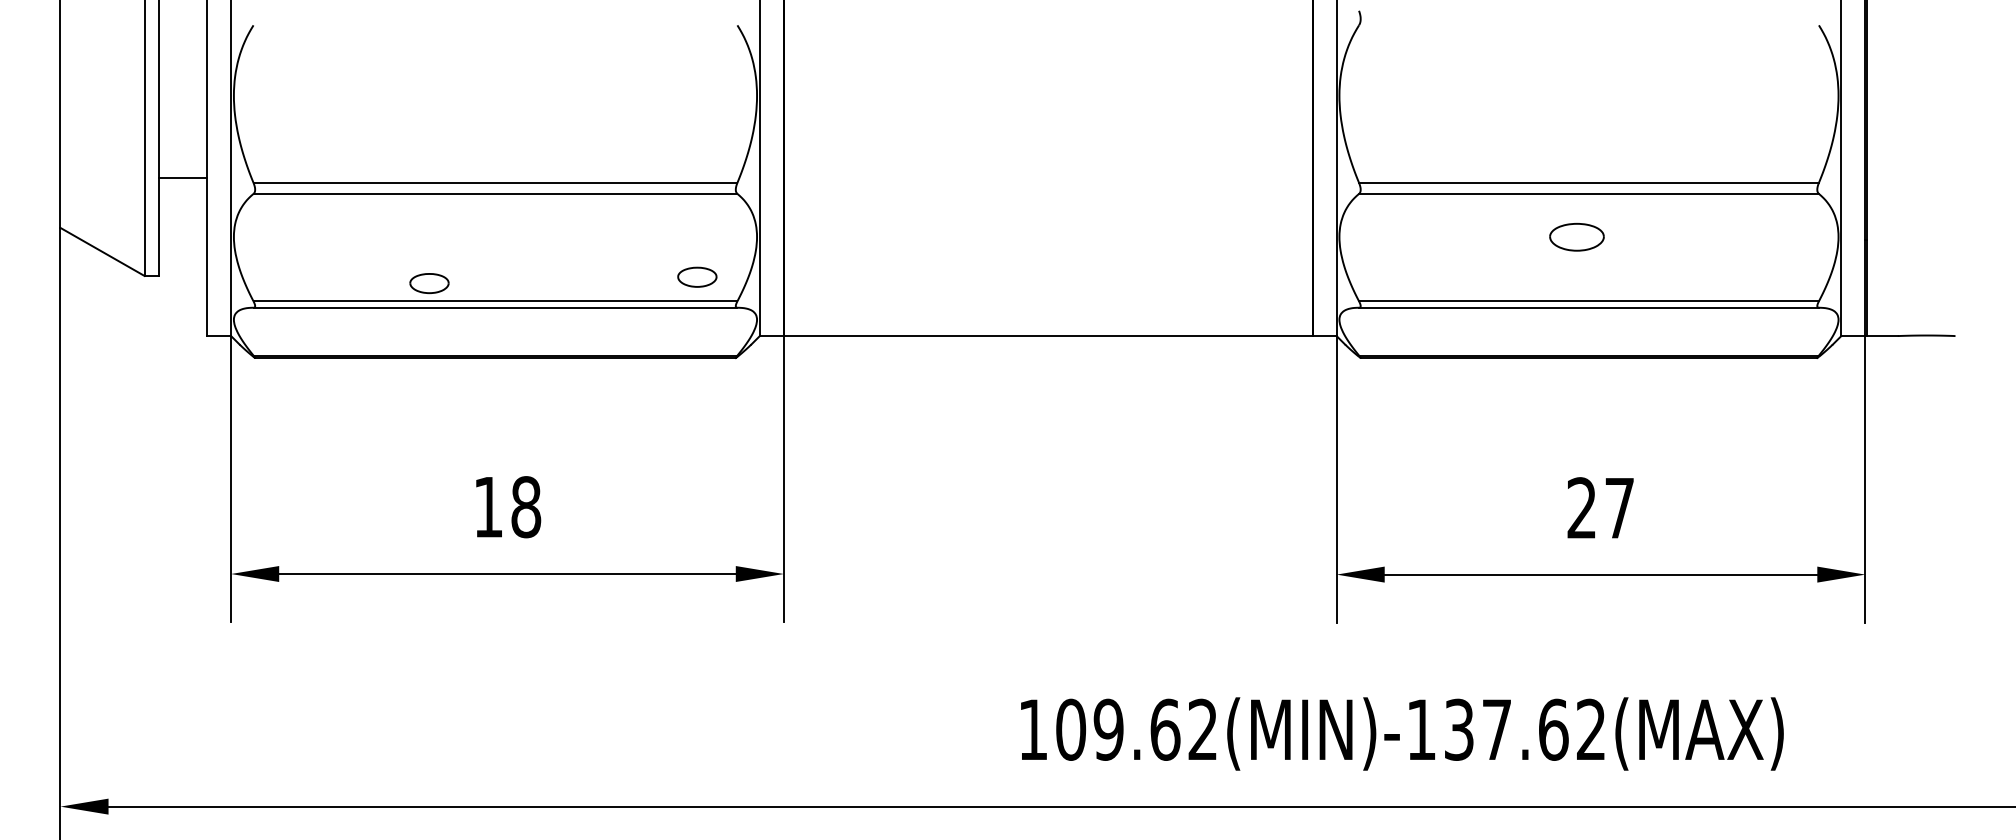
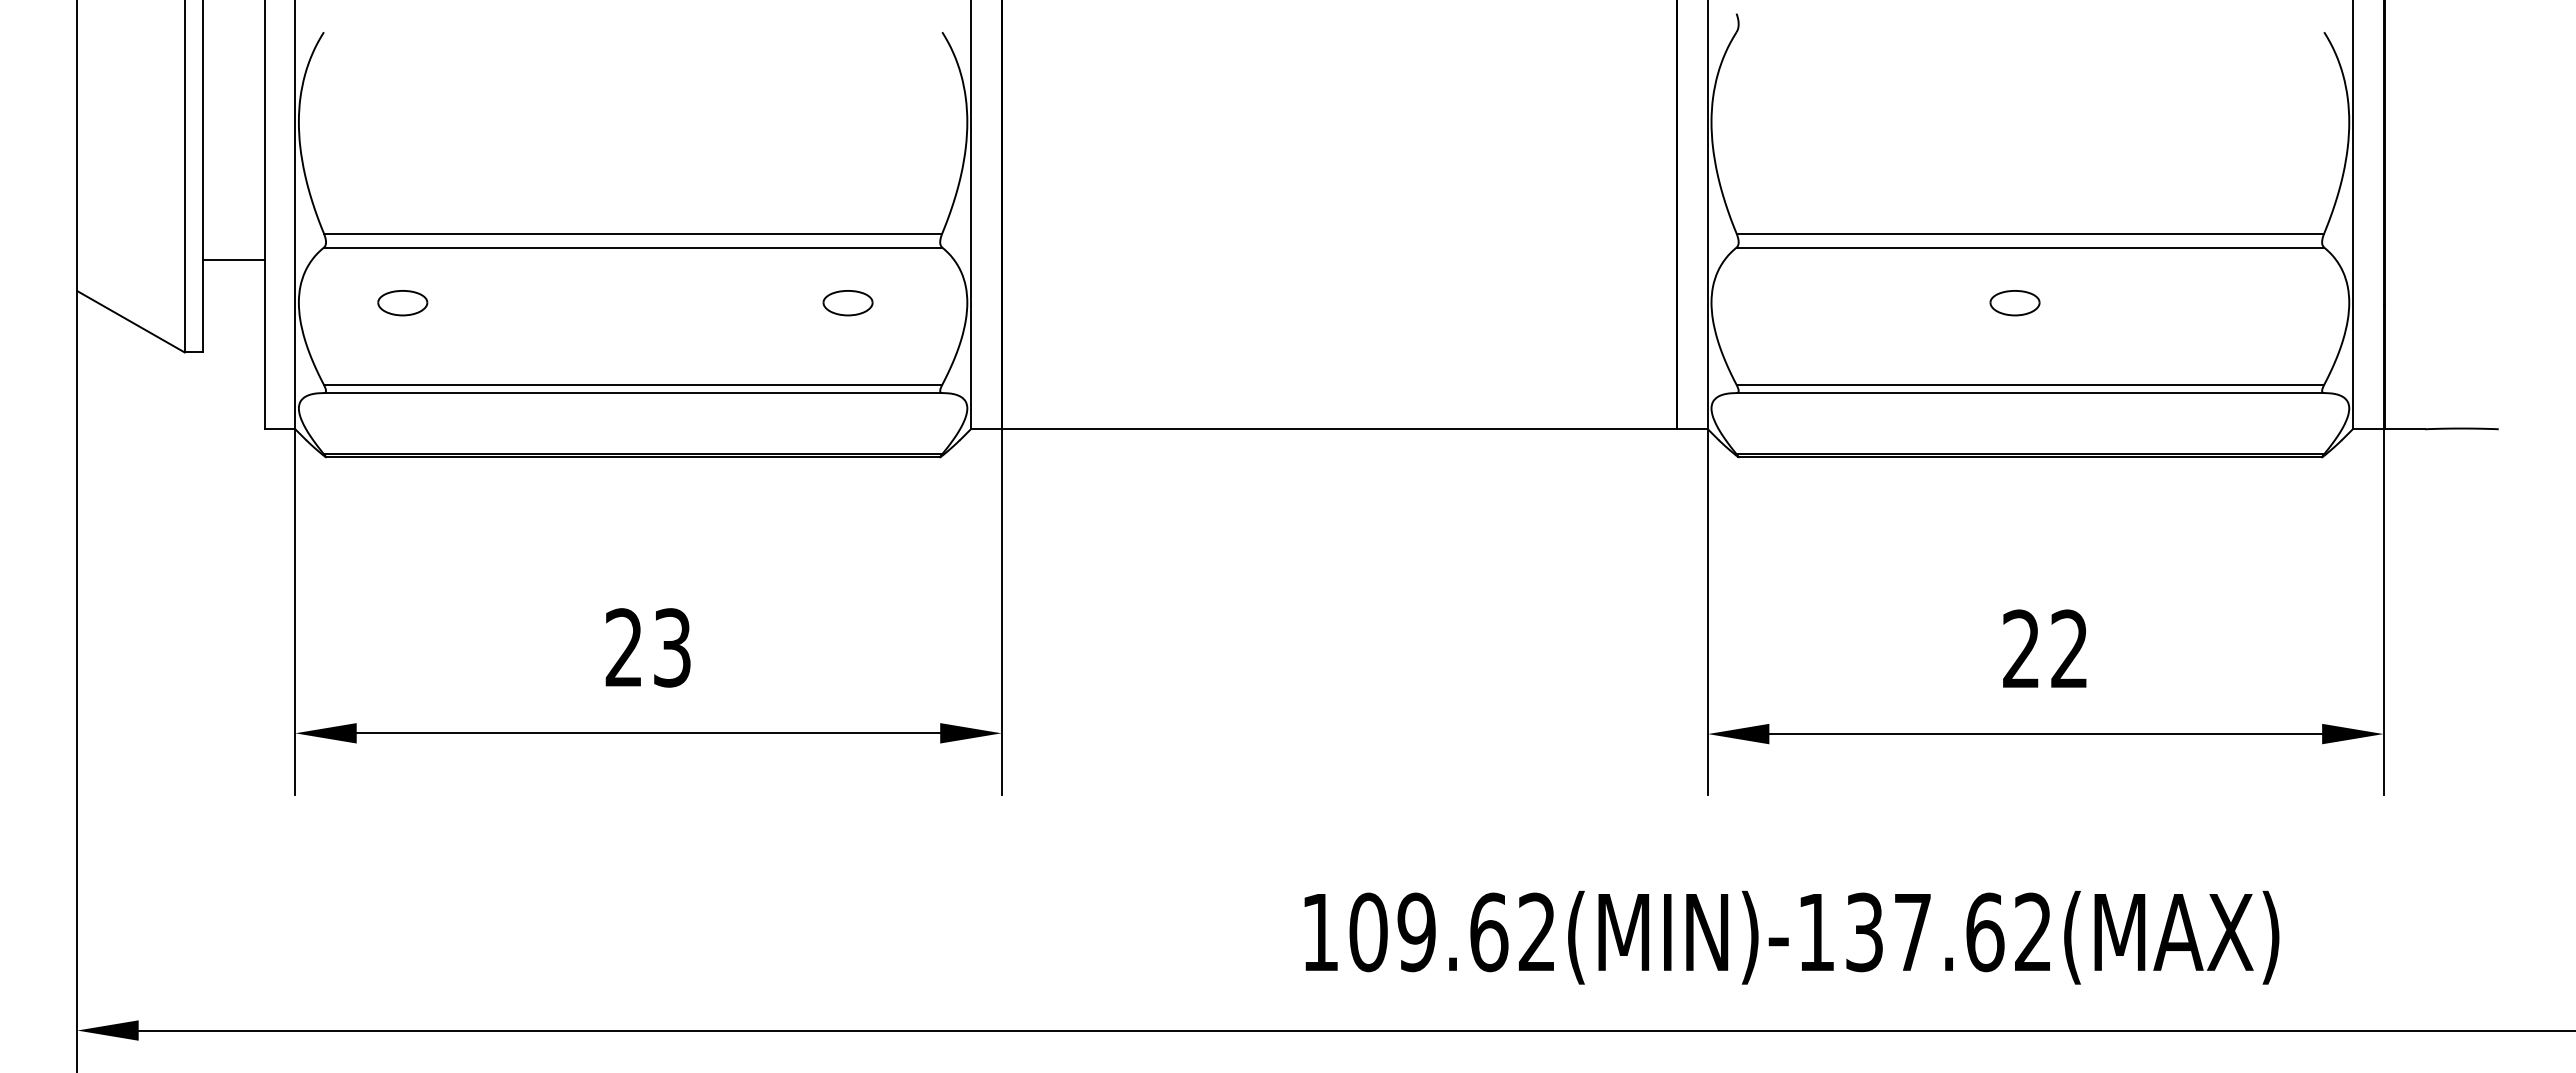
line: (182, 178) -> (233, 260), moved
part: (1576, 237) -> (2014, 303), size x0.71
part: (696, 277) -> (847, 303), moved
part: (429, 283) -> (402, 303), moved
text: (507, 506) -> (648, 647), 18 -> 23
text: (1619, 507) -> (2069, 648), 27 -> 22

